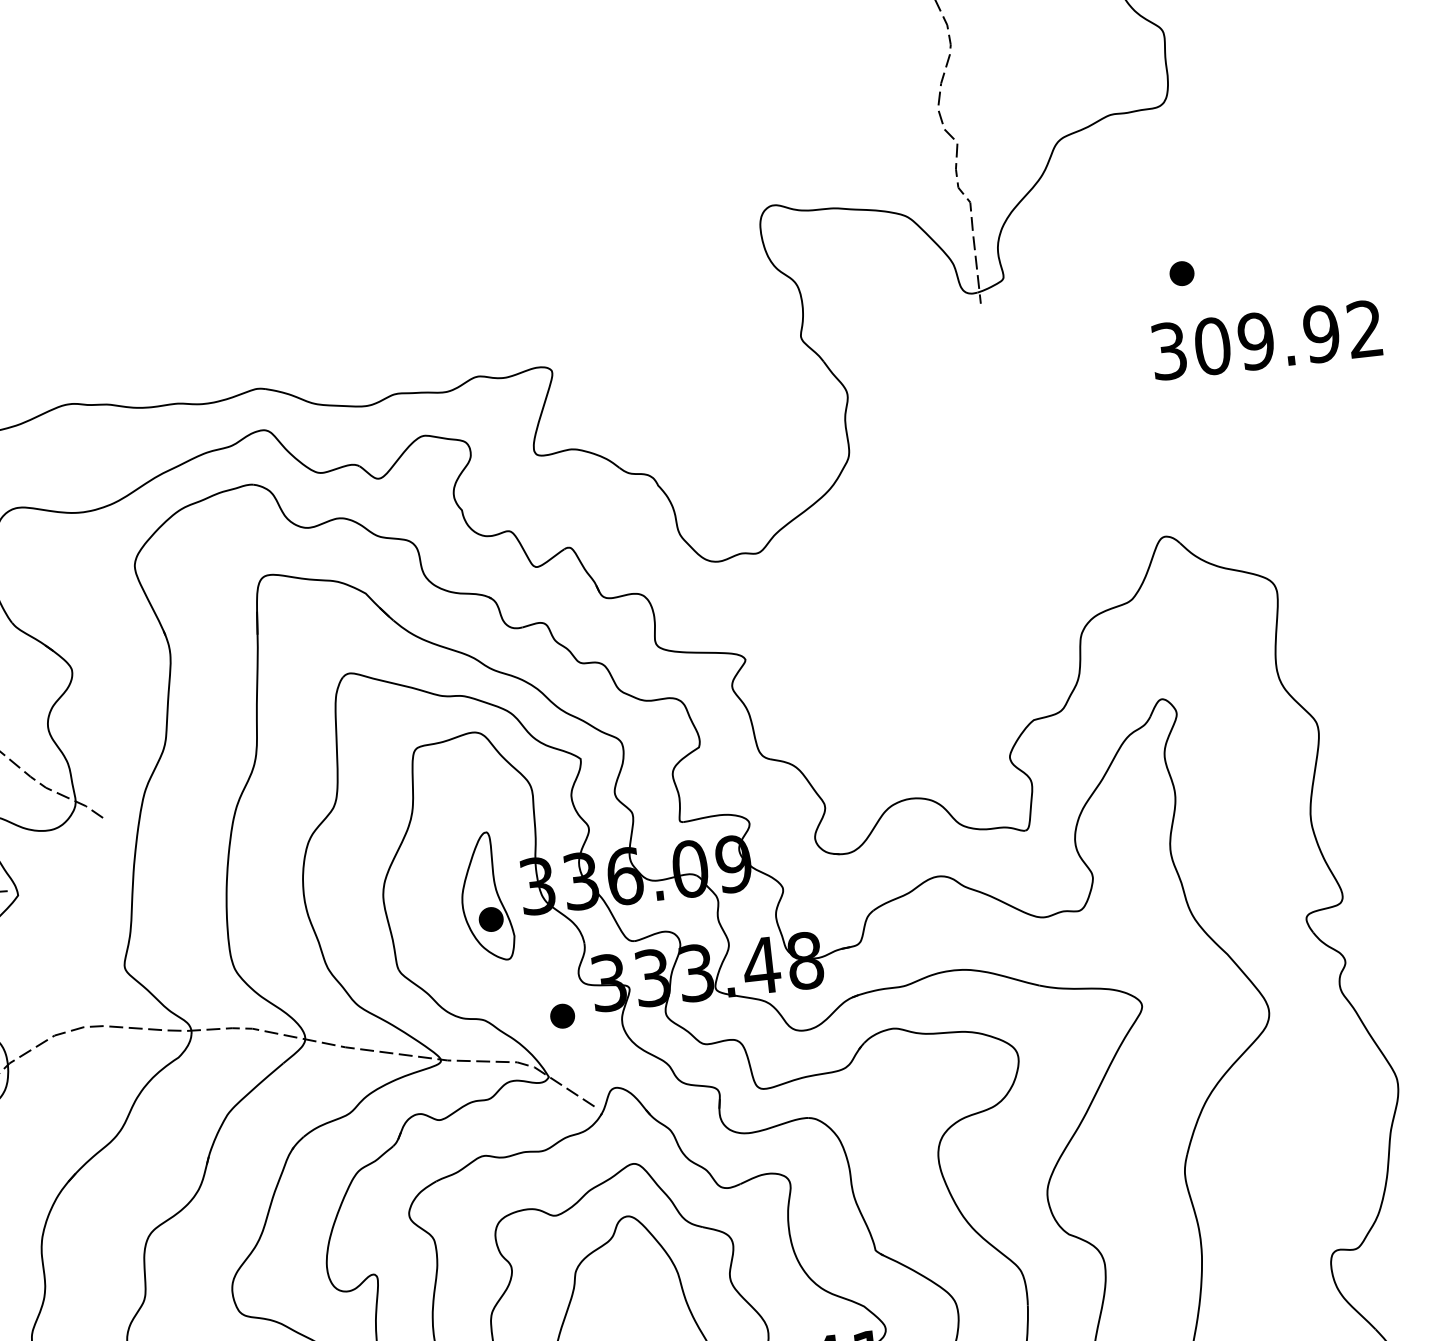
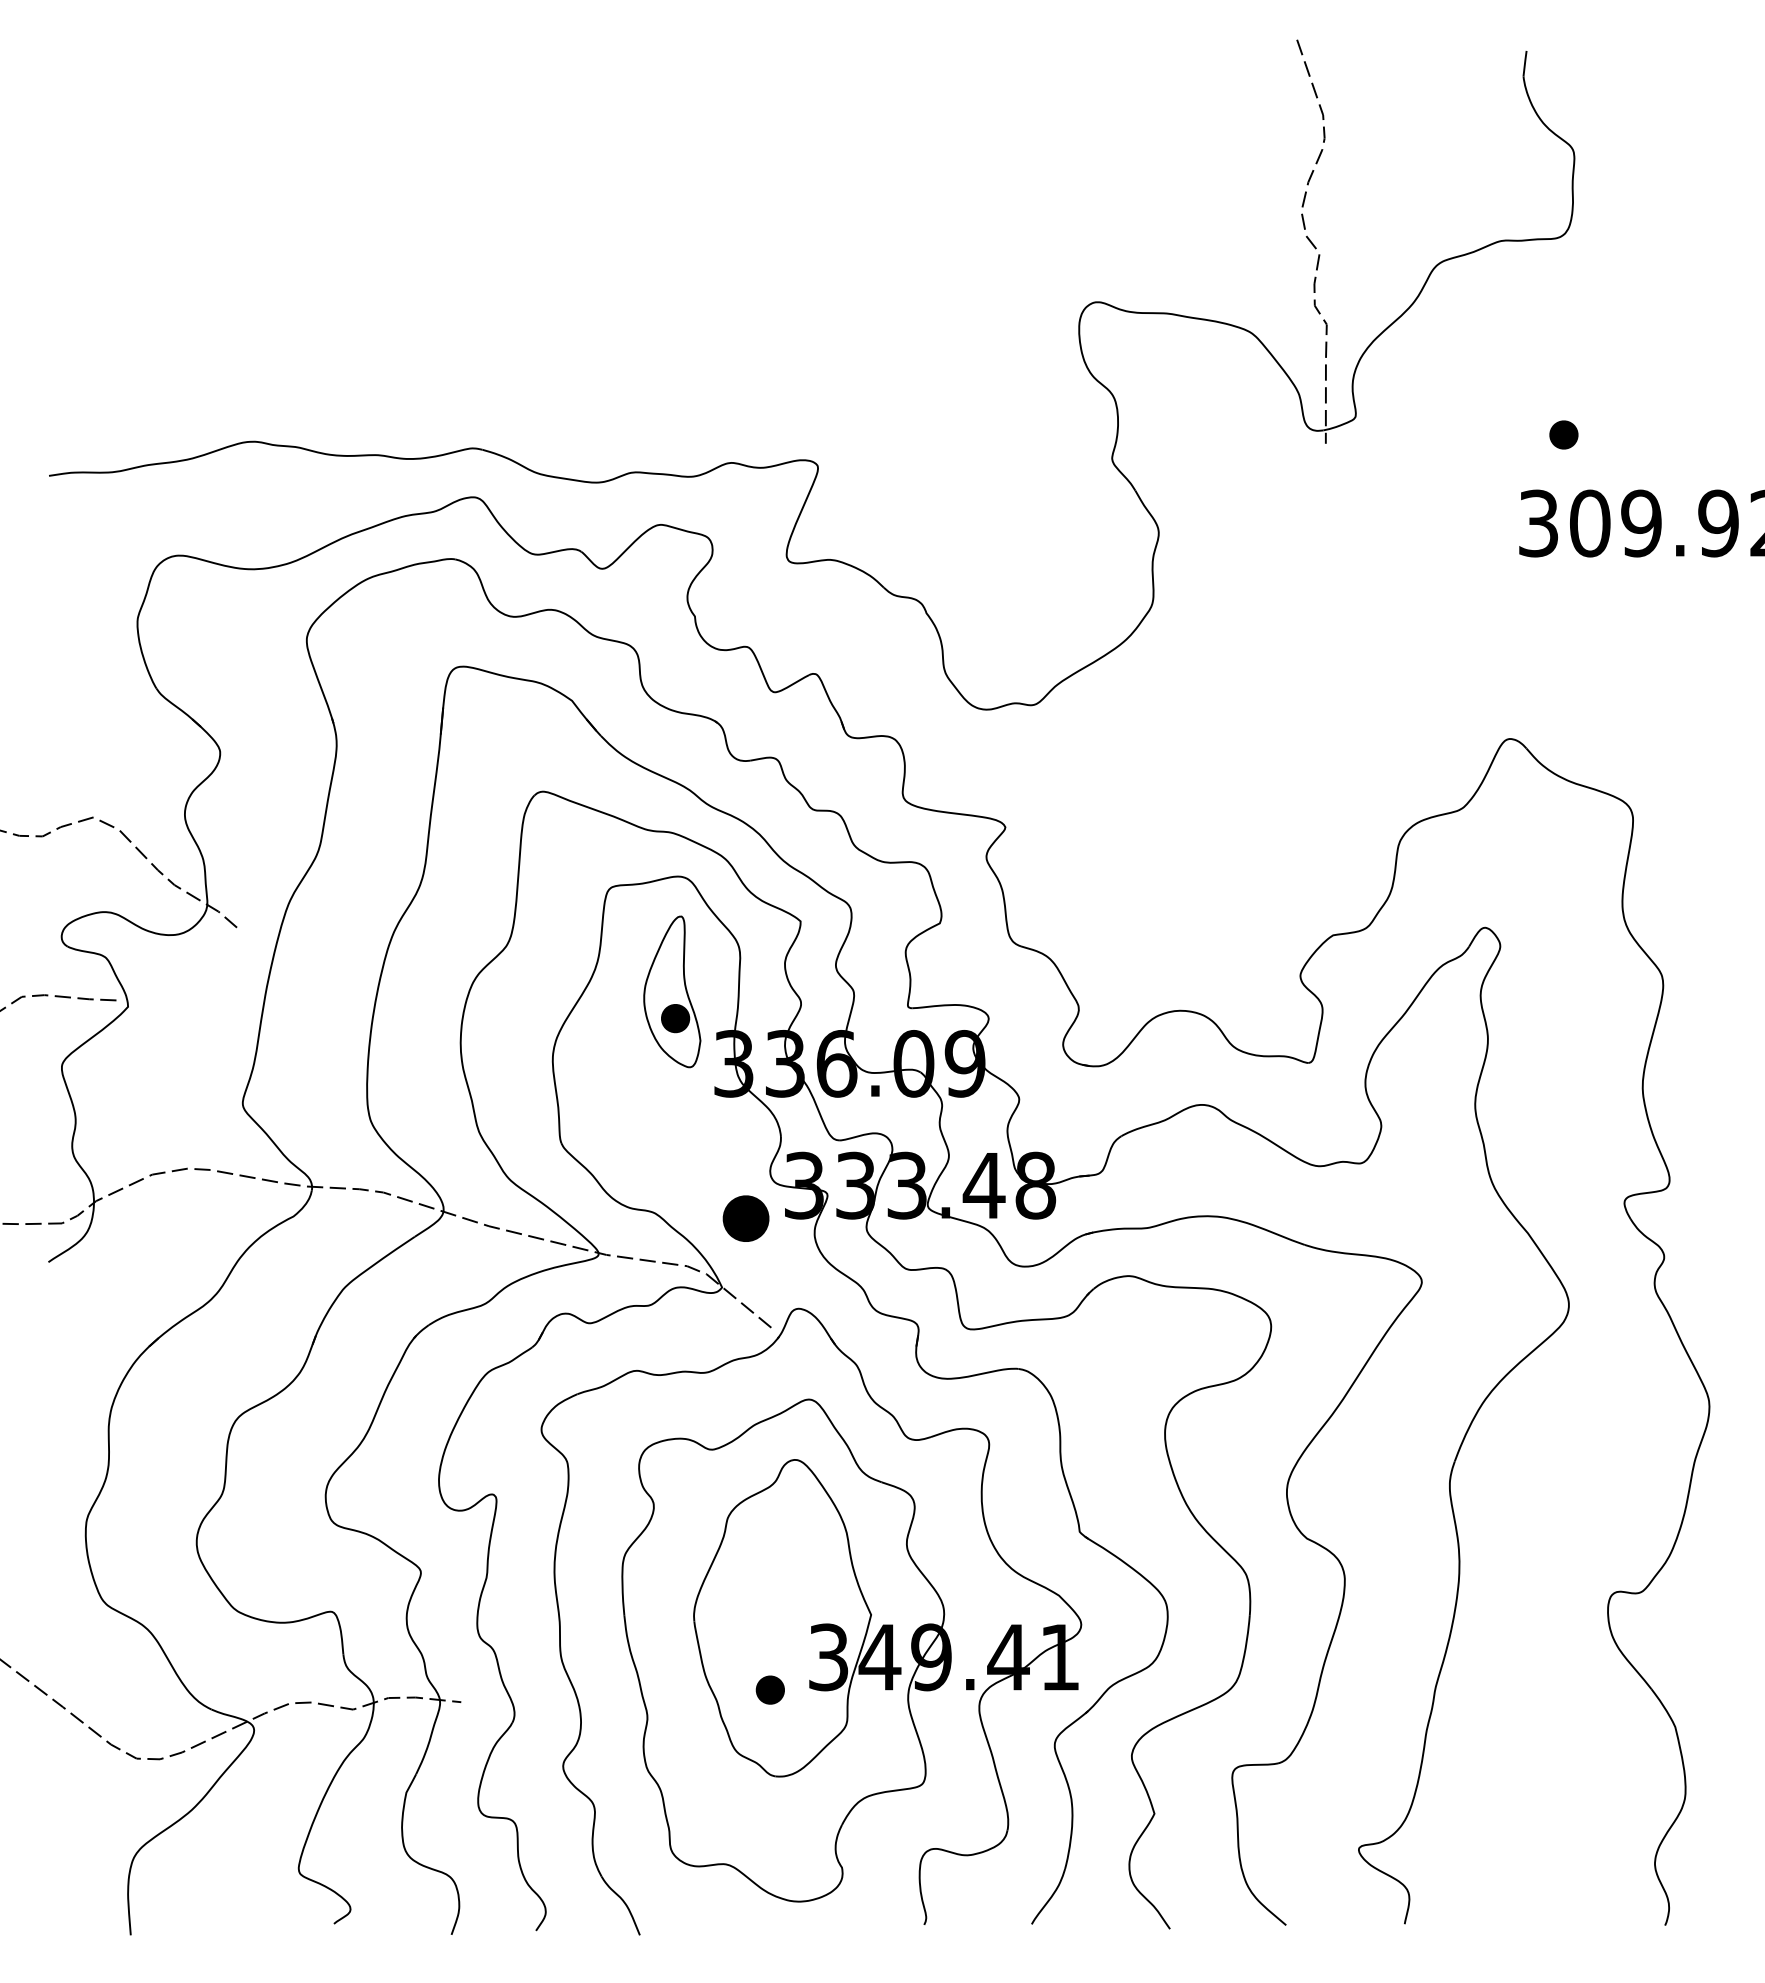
part: (486, 896) -> (672, 991), moved
part: (562, 1015) -> (745, 1217), size x1.6

